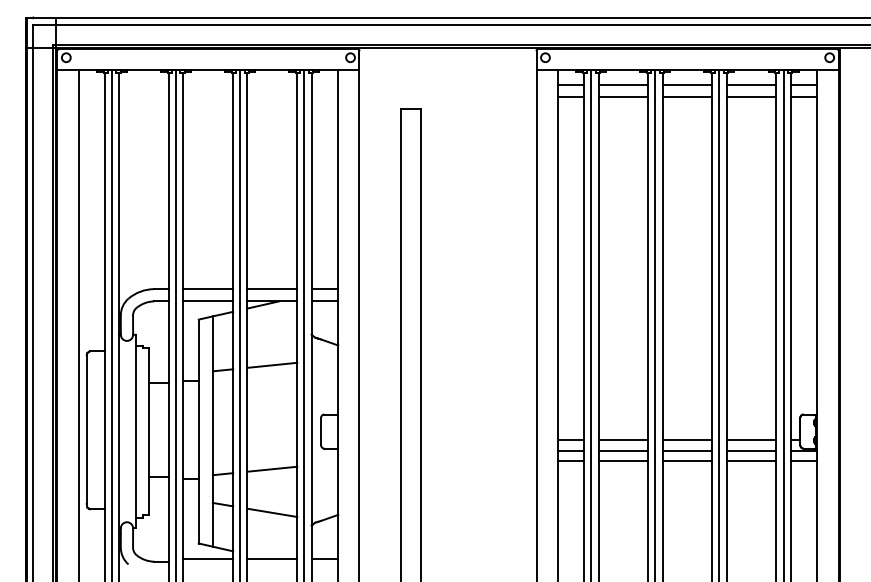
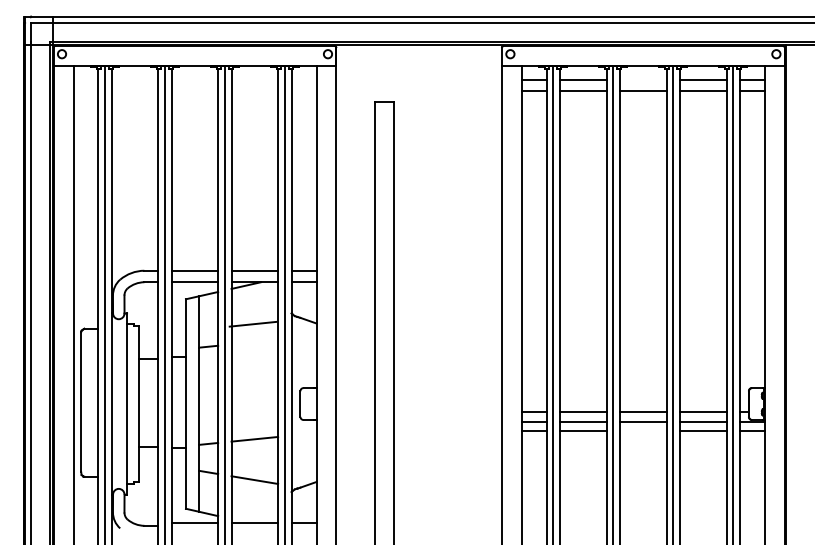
line: (687, 84) -> (643, 79), removed
line: (272, 364) -> (253, 323), moved
line: (687, 460) -> (643, 431), removed

